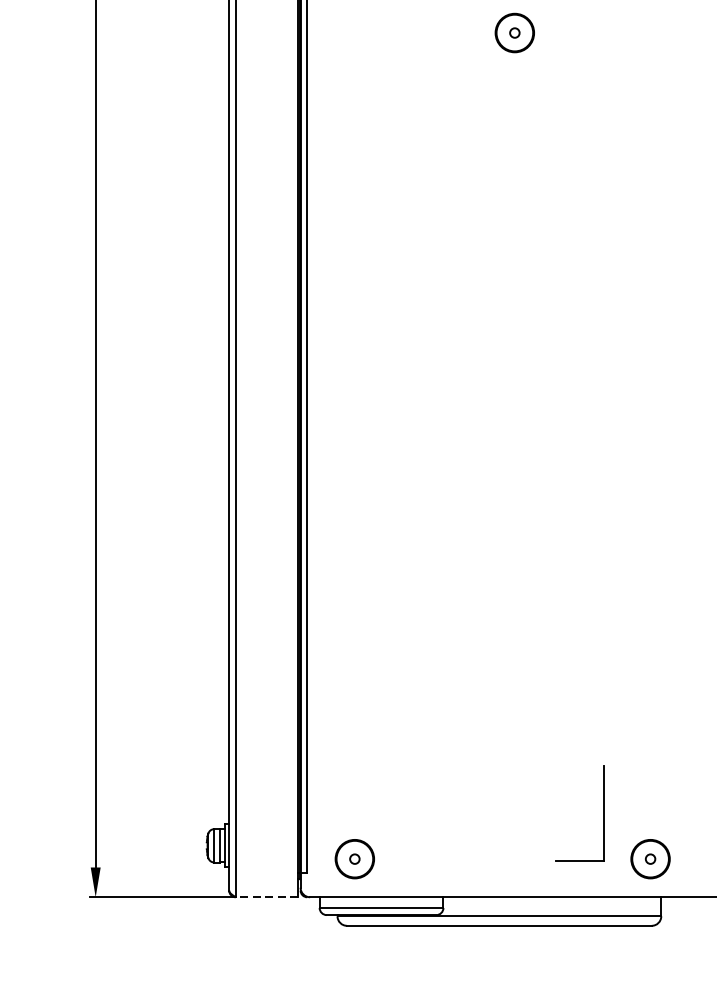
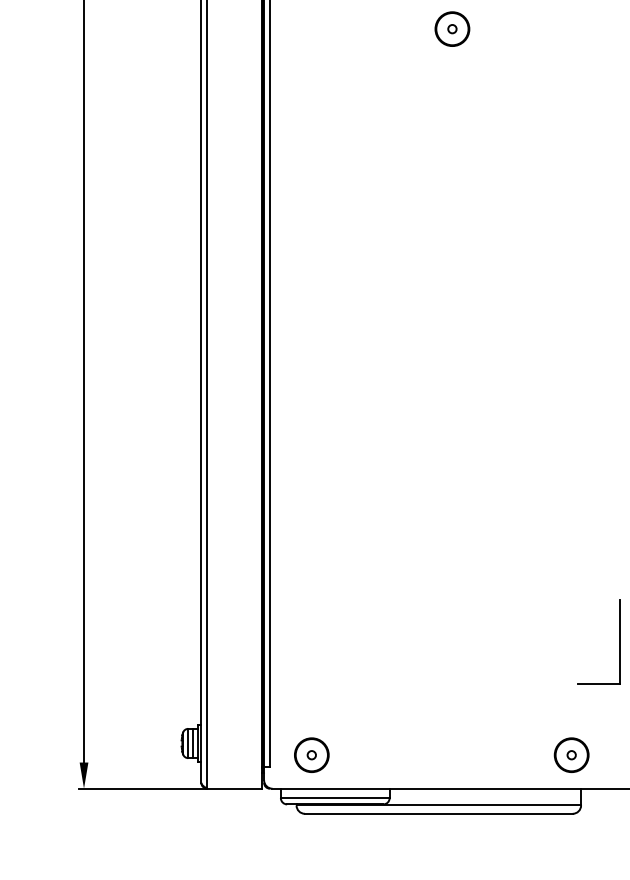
part: (603, 812) -> (619, 641), moved
line: (266, 897) -> (234, 788), dashed -> solid

